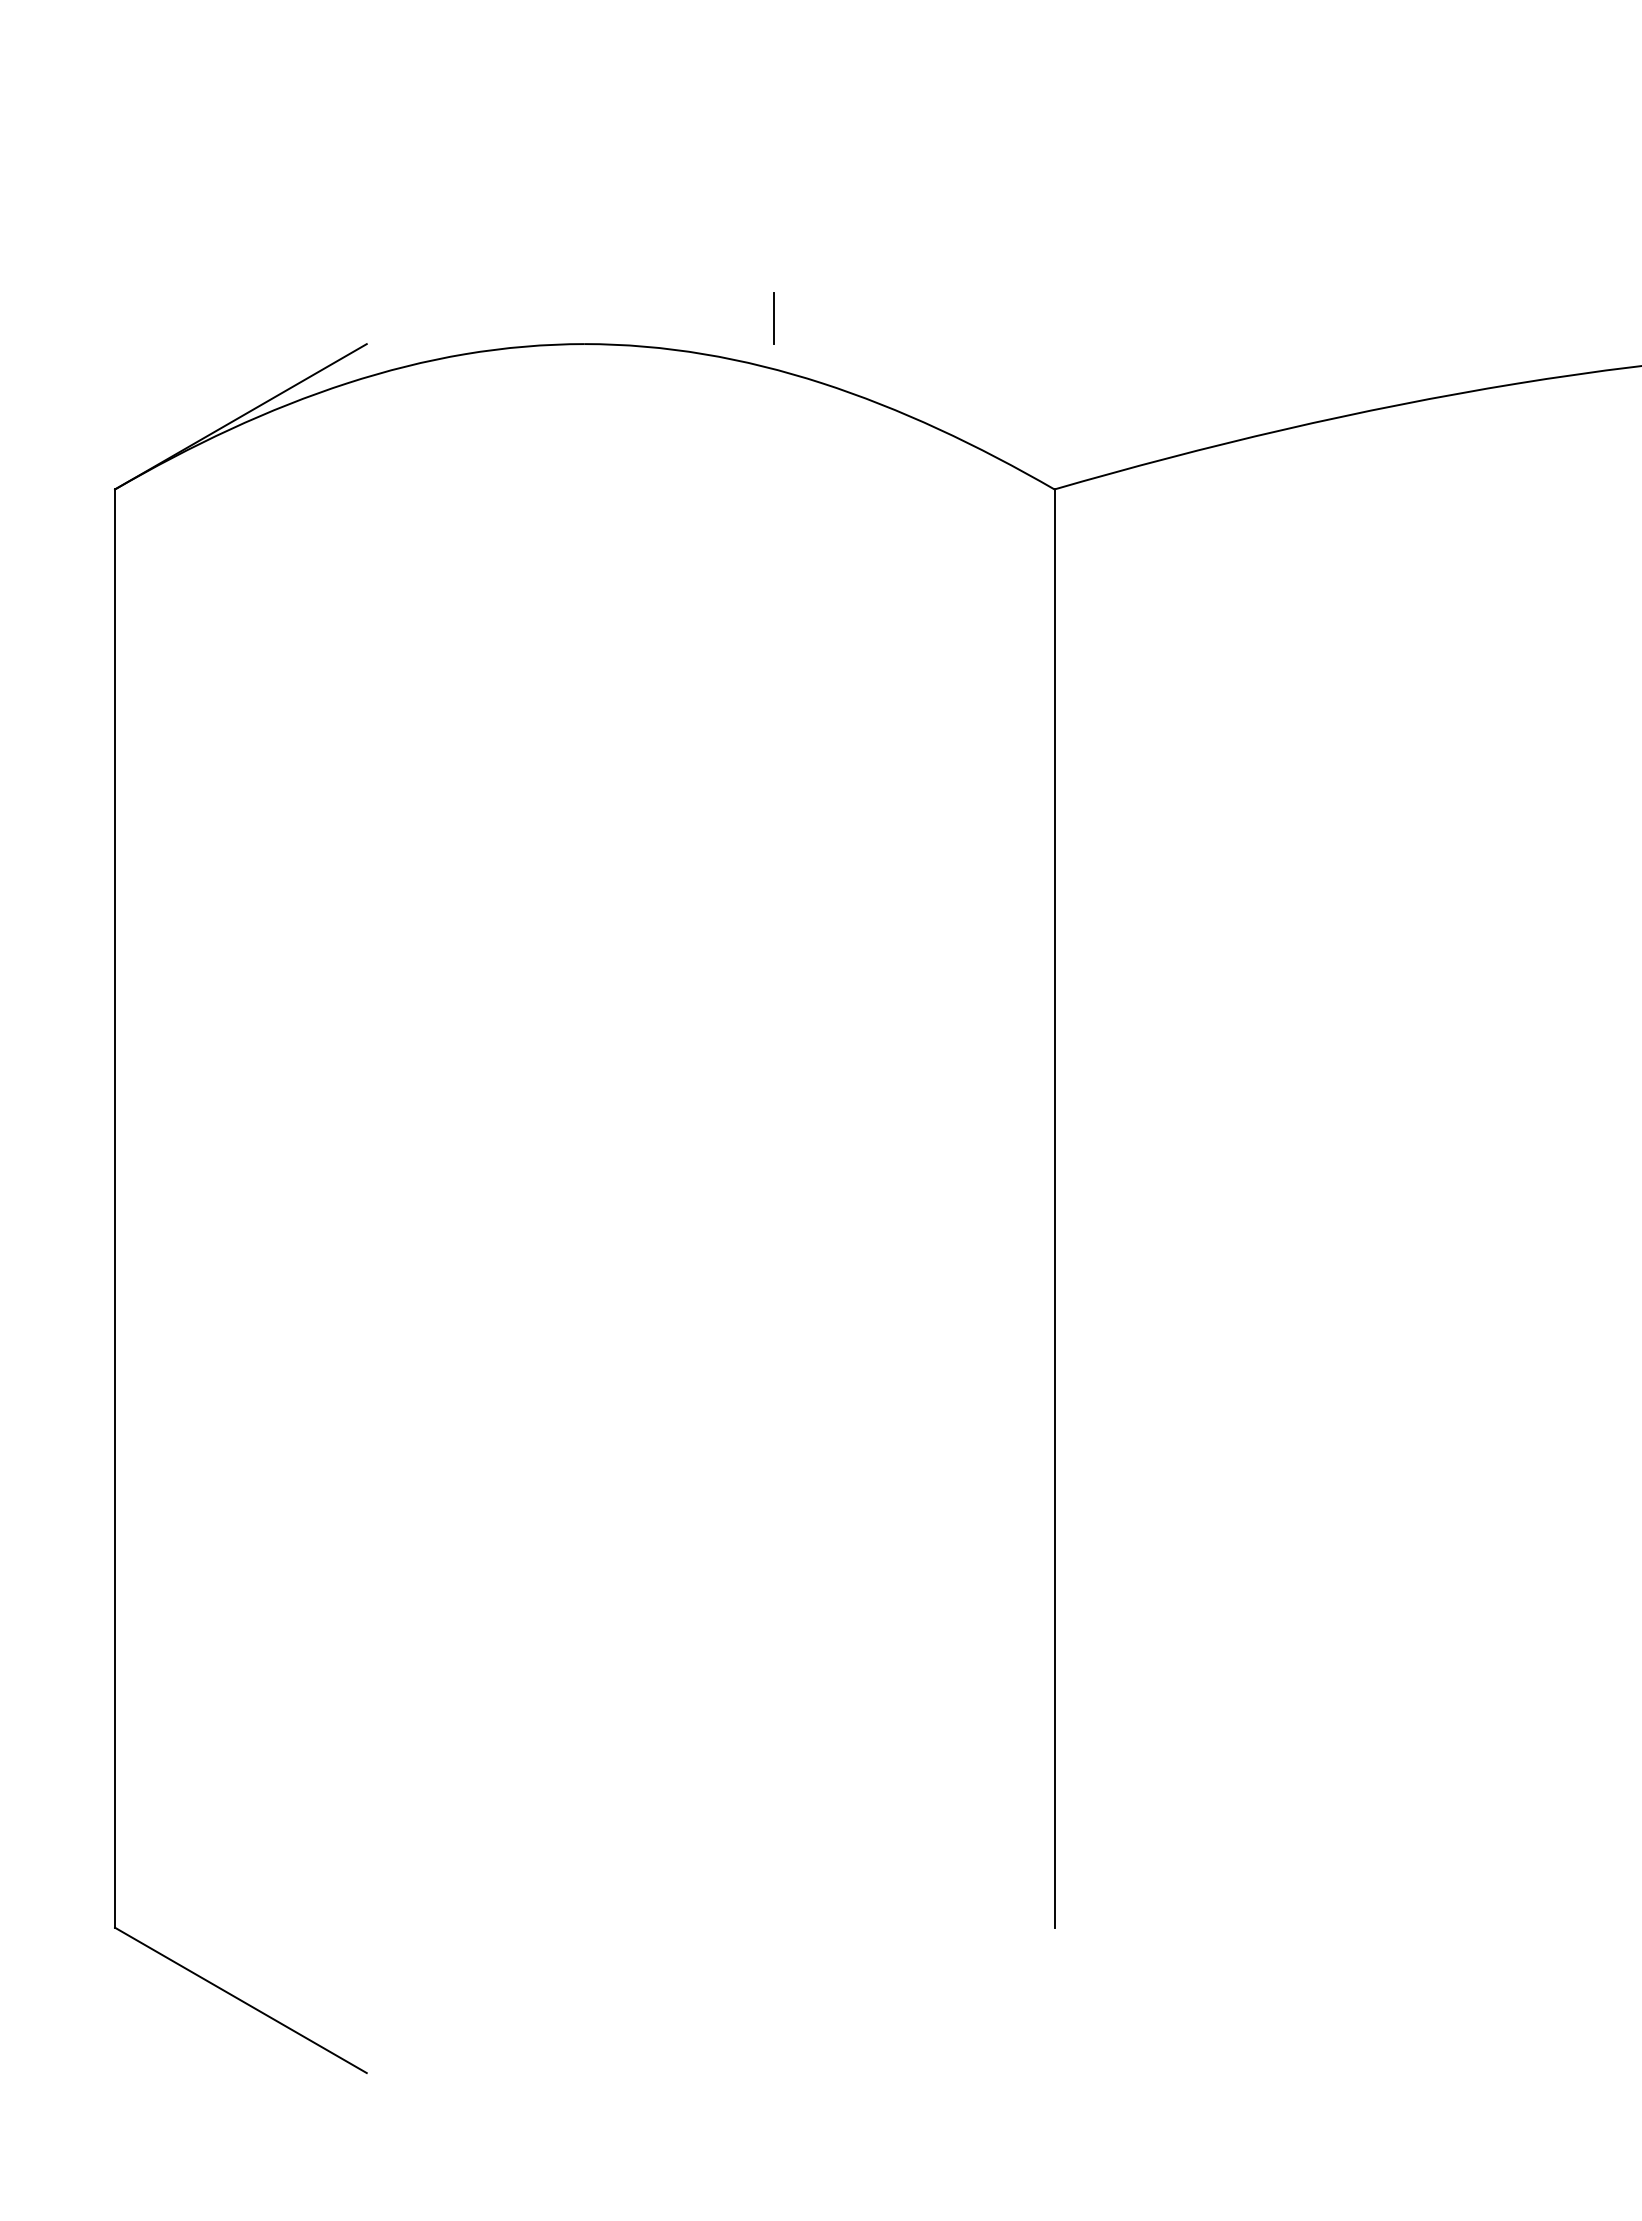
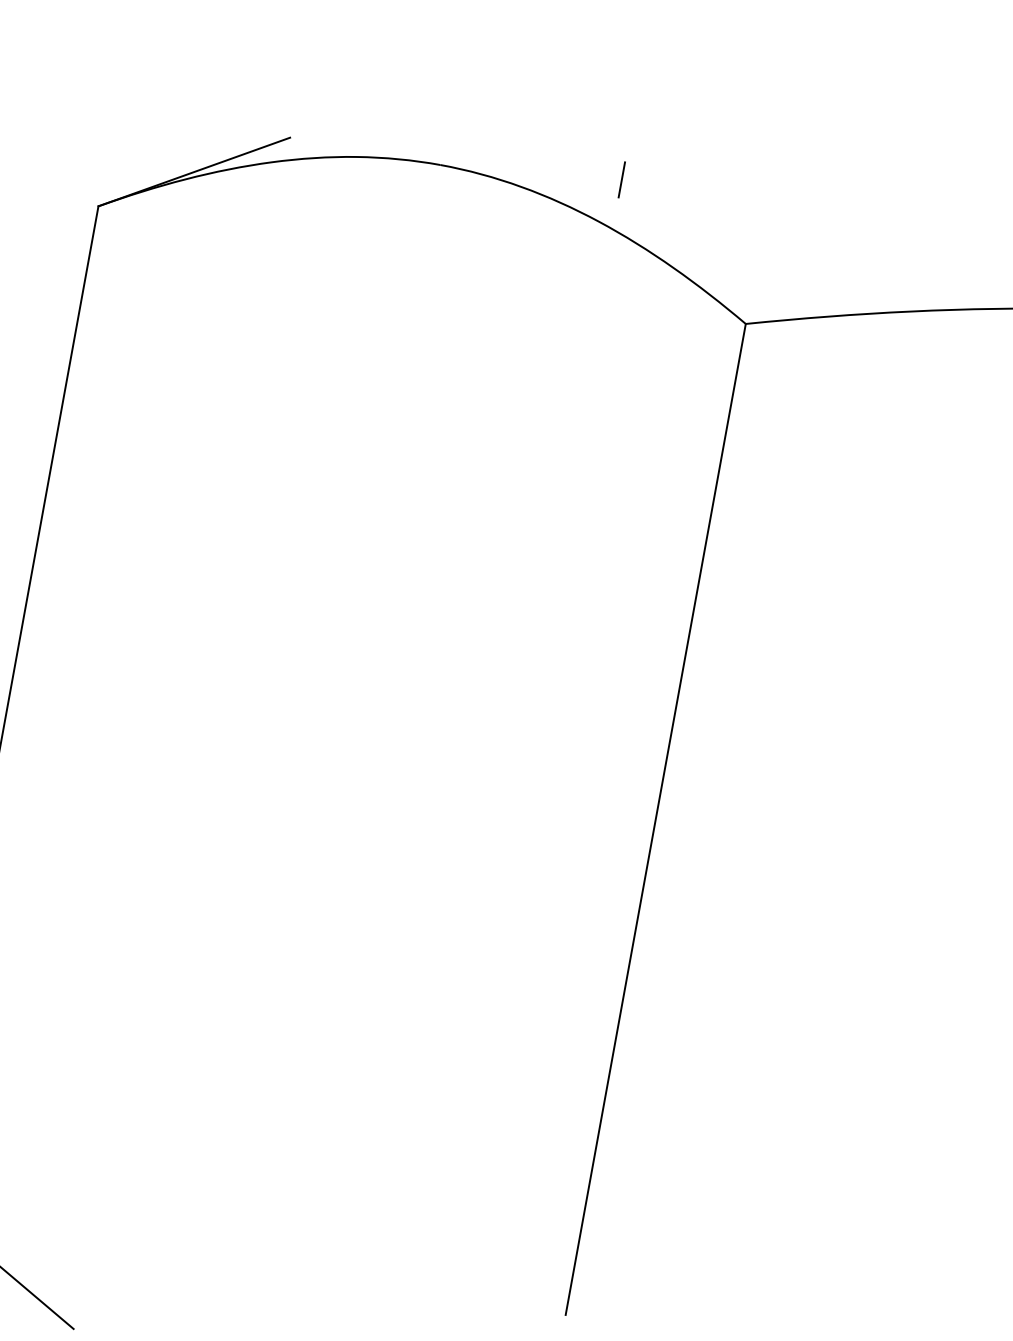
line: (773, 318) -> (621, 179), moved

